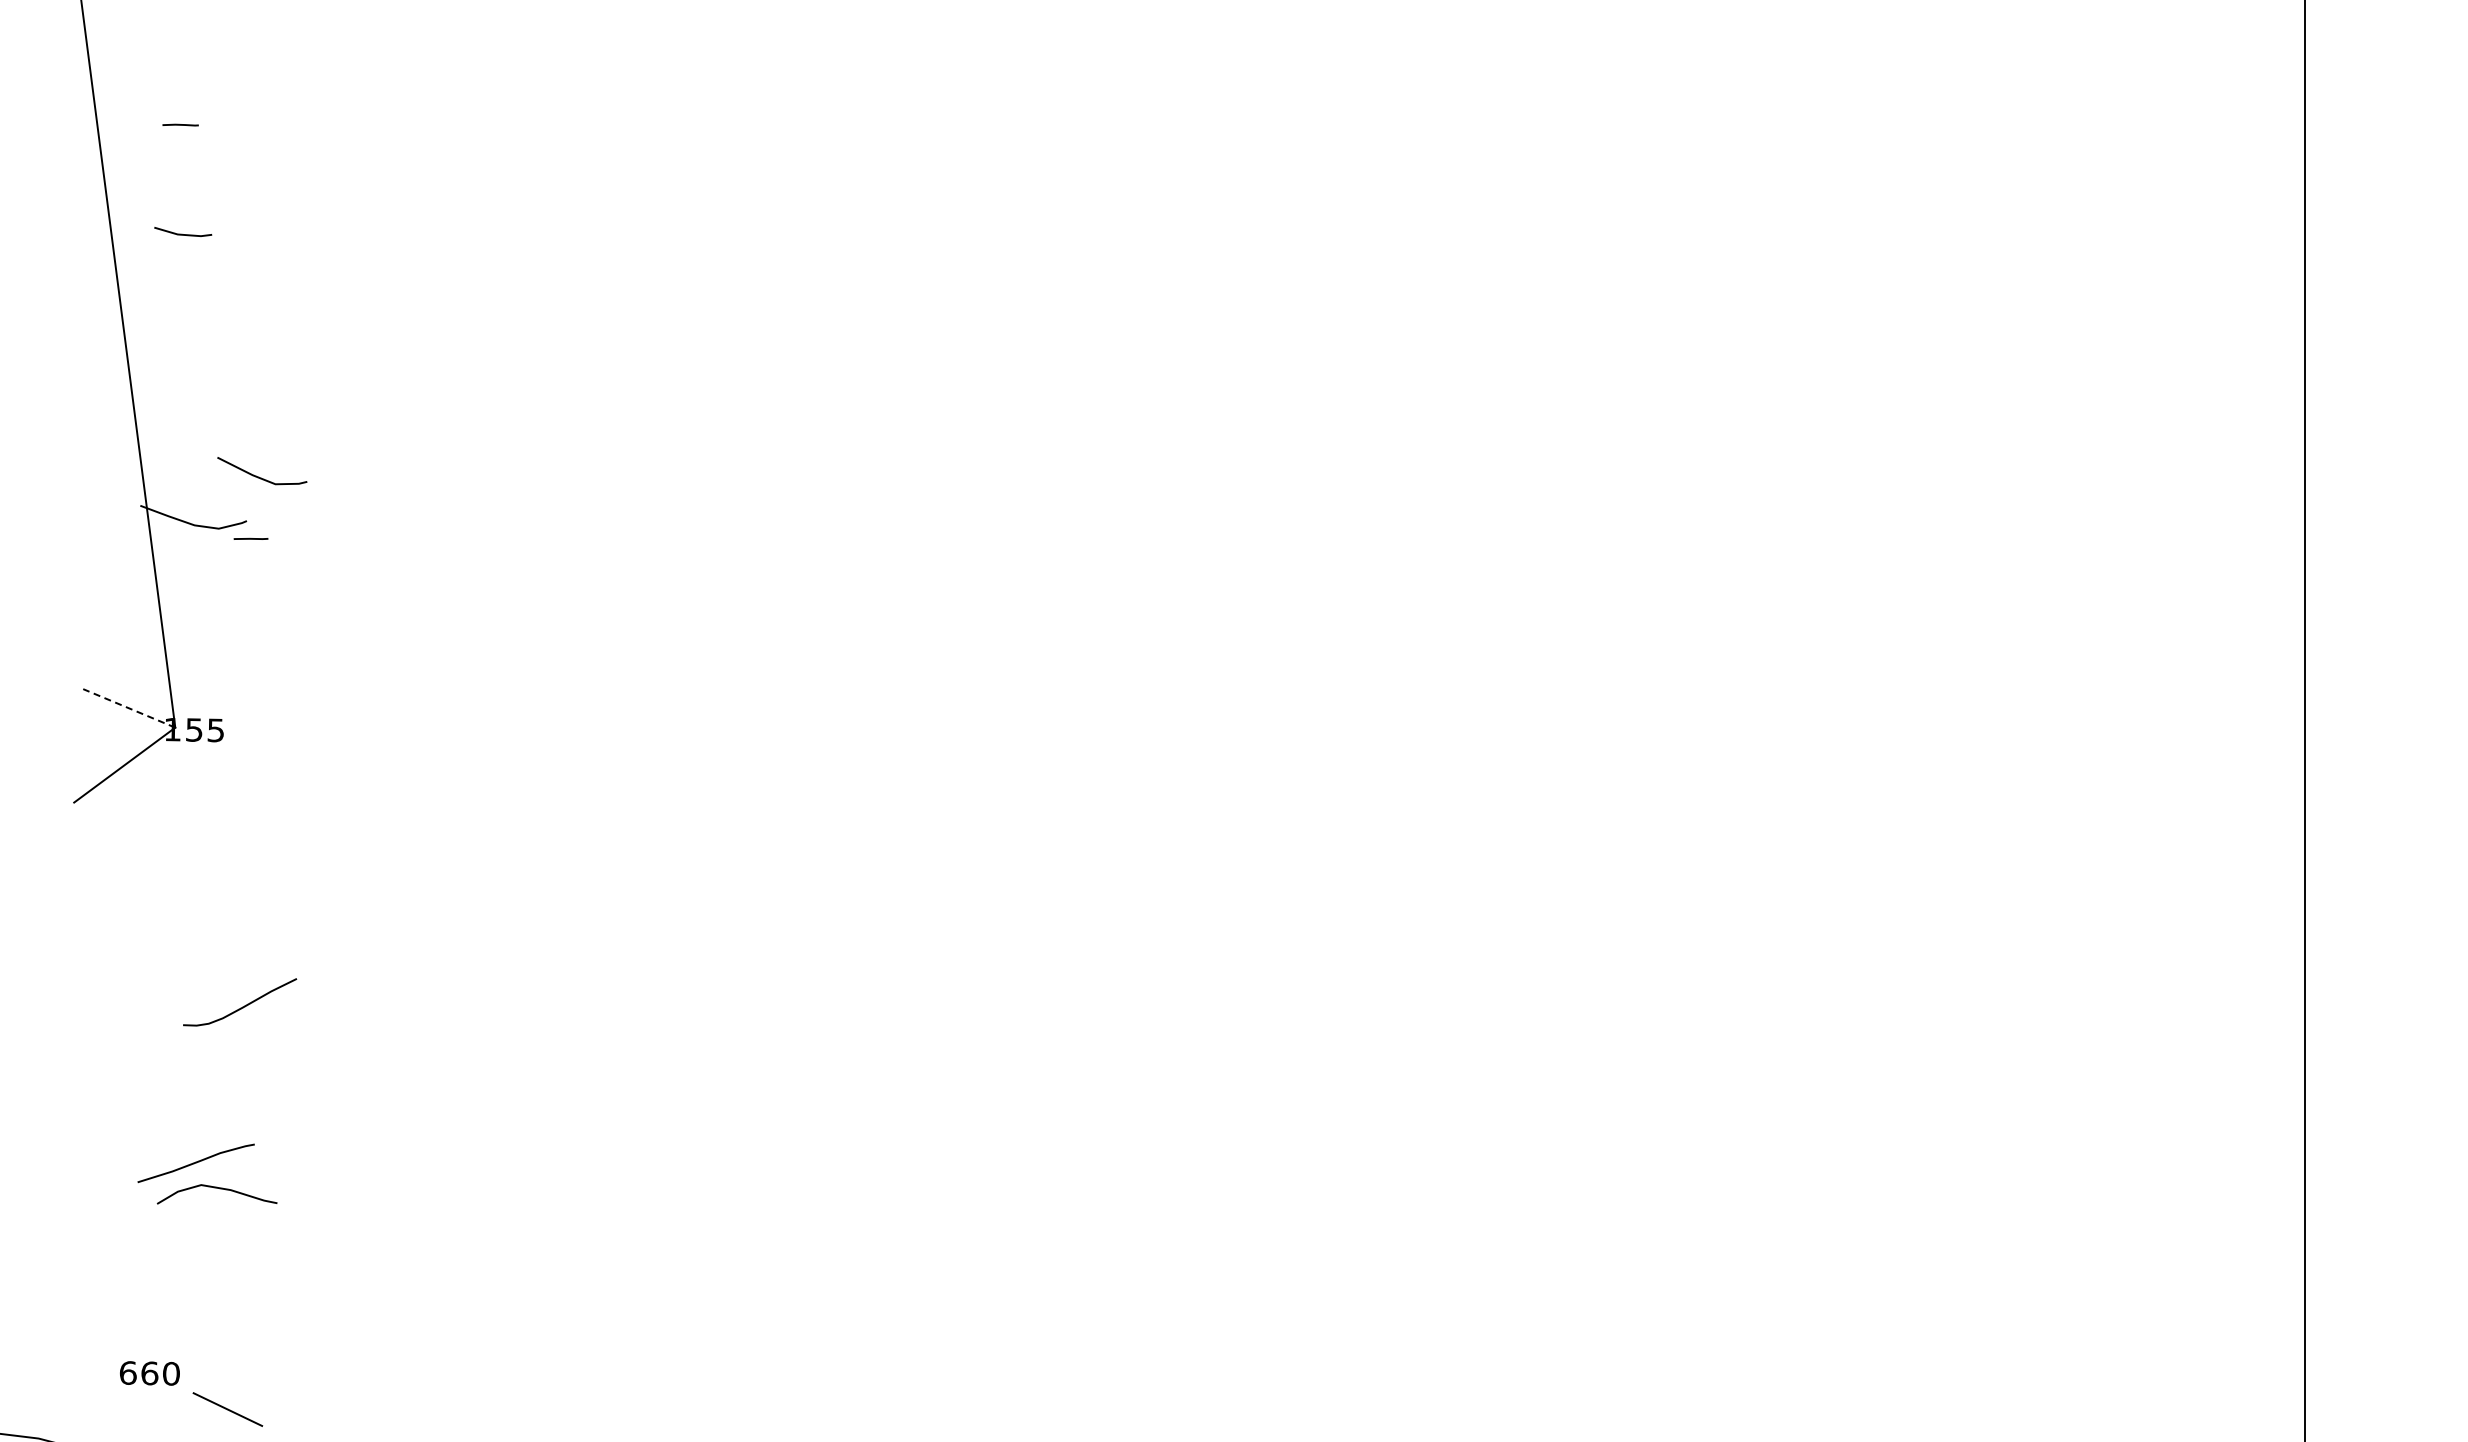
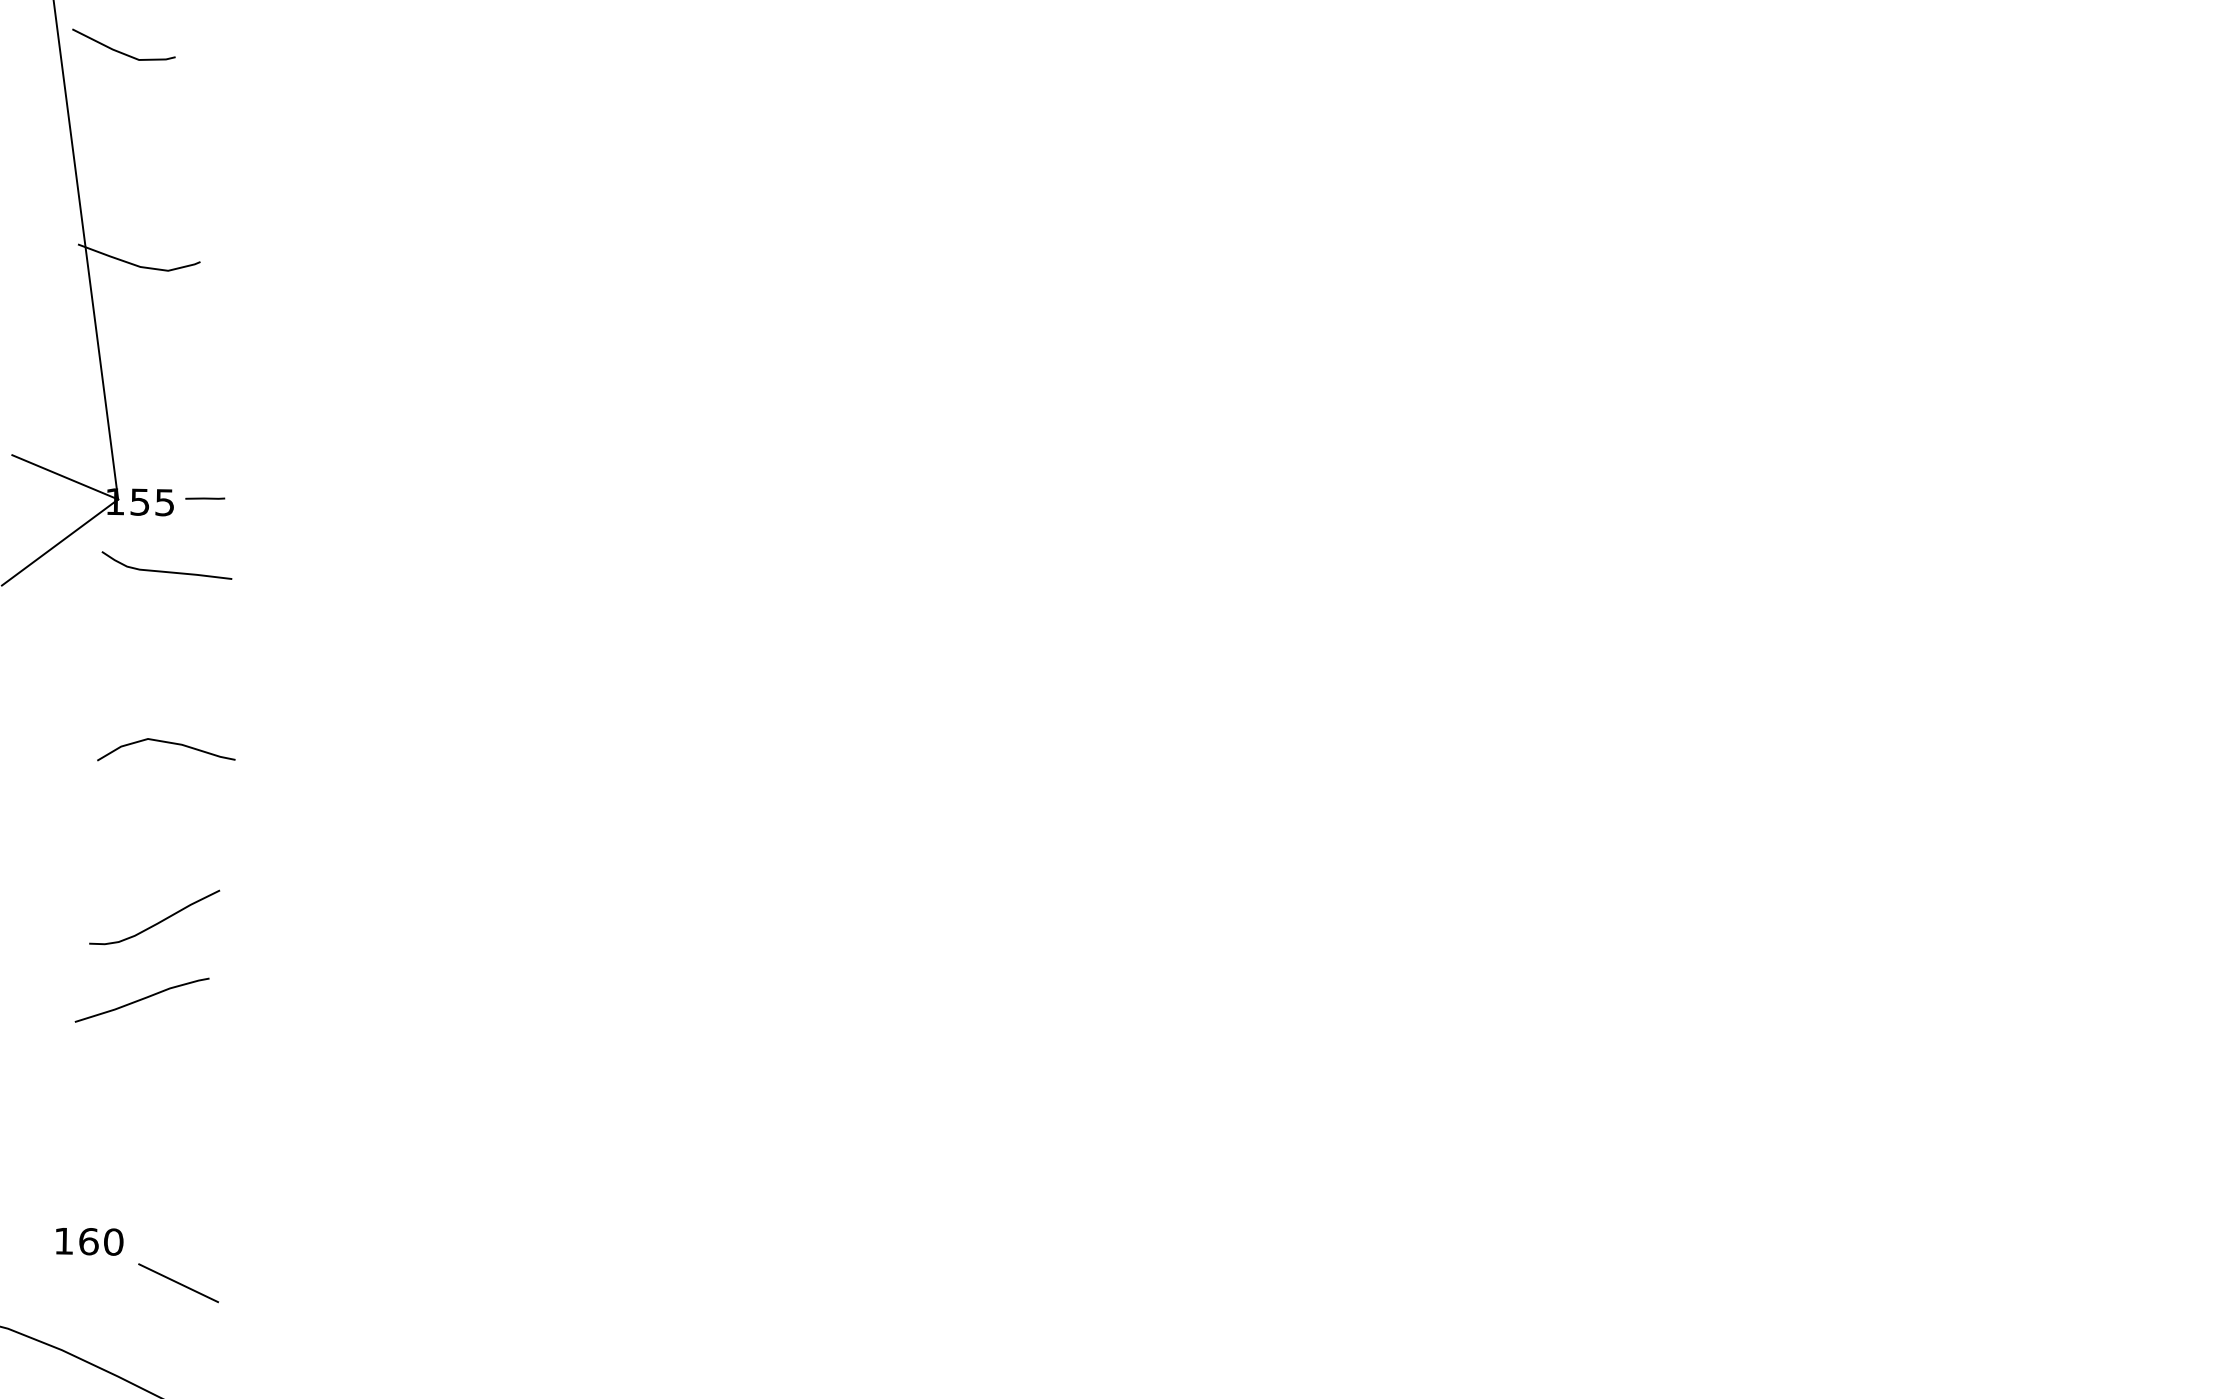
line: (259, 476) -> (120, 51), moved
line: (250, 538) -> (204, 498), moved
line: (129, 708) -> (65, 477), dashed -> solid
curve: (217, 789) -> (166, 570), added
curve: (242, 1006) -> (157, 922), moved
curve: (219, 1189) -> (168, 744), moved
text: (128, 1372) -> (64, 1240), 660 -> 160

